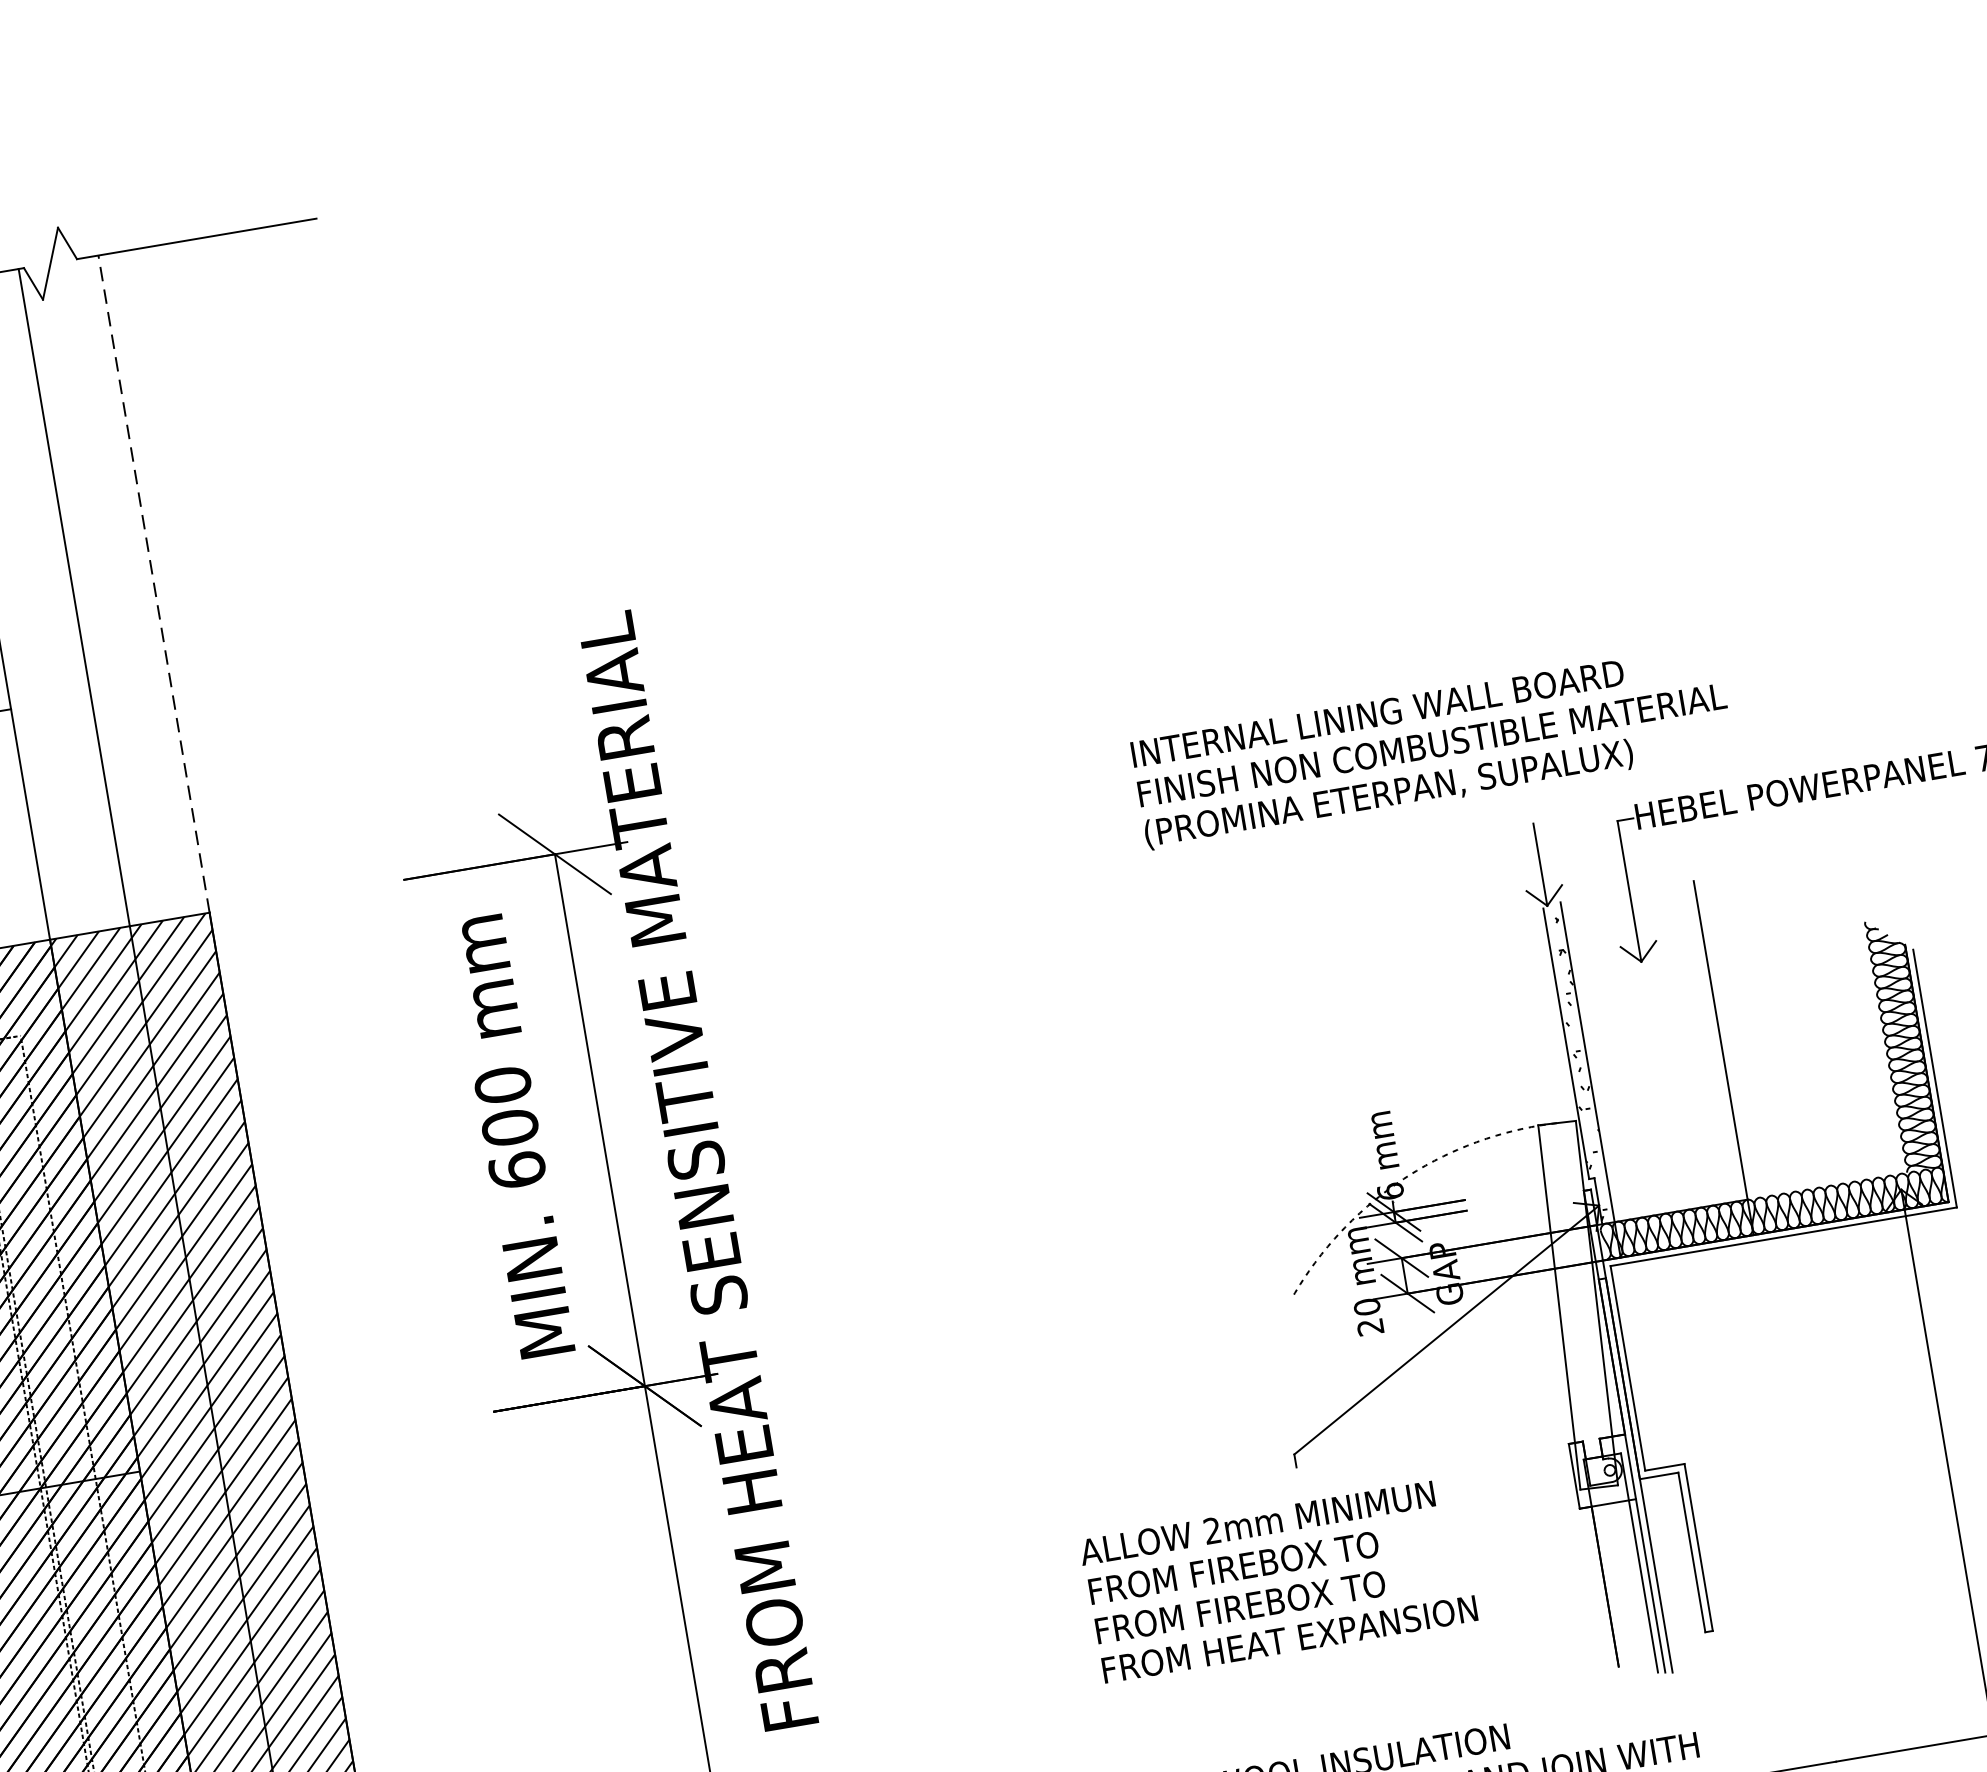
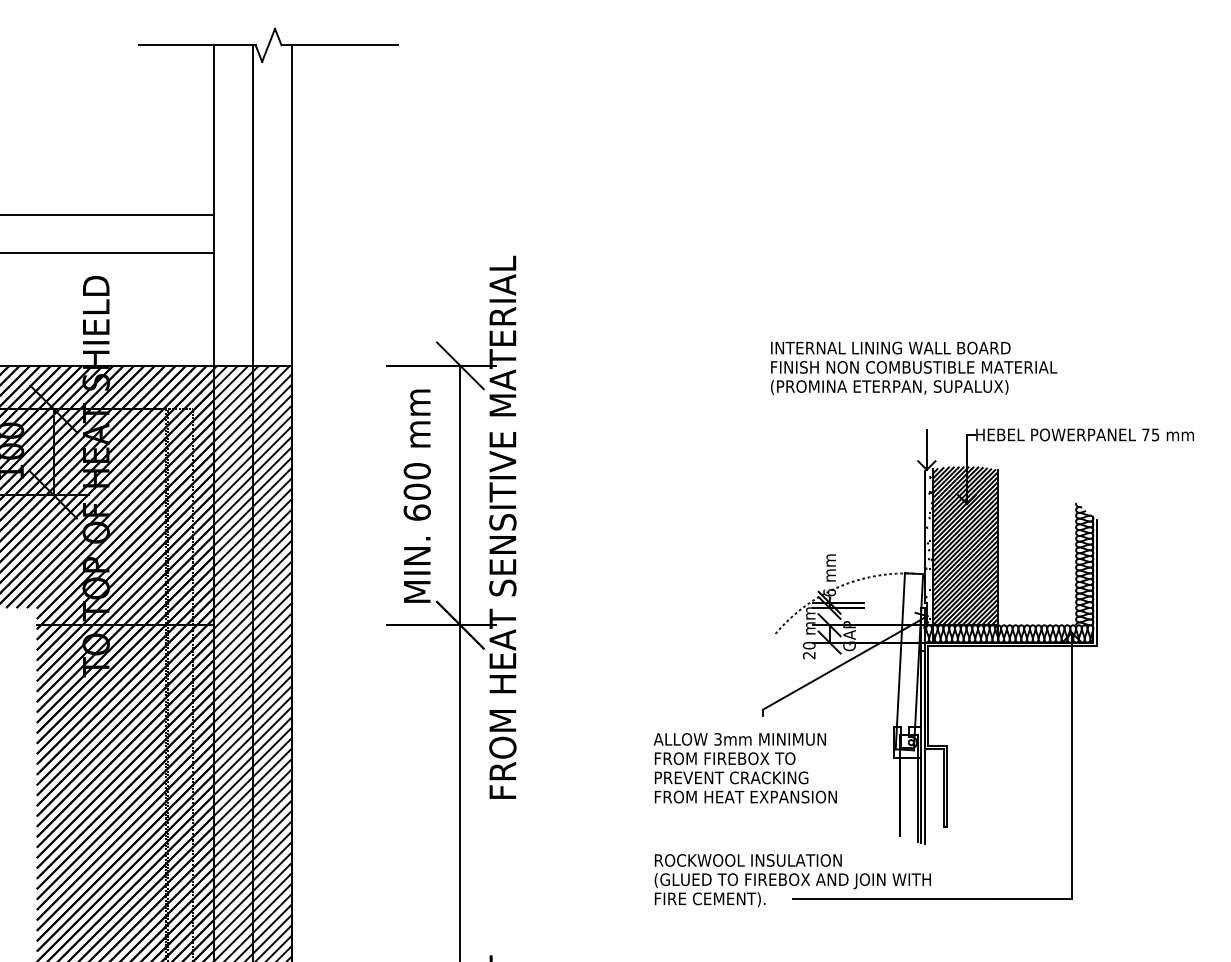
line: (153, 584) -> (291, 205), dashed -> solid
text: (1432, 745) -> (914, 367), moved
hatch: (1652, 1047) -> (965, 545), added
text: (1211, 1531) -> (717, 739), 2mm -> 3mm
text: (1255, 1603) -> (732, 777), FROM FIREBOX TO -> PREVENT CRACKING

